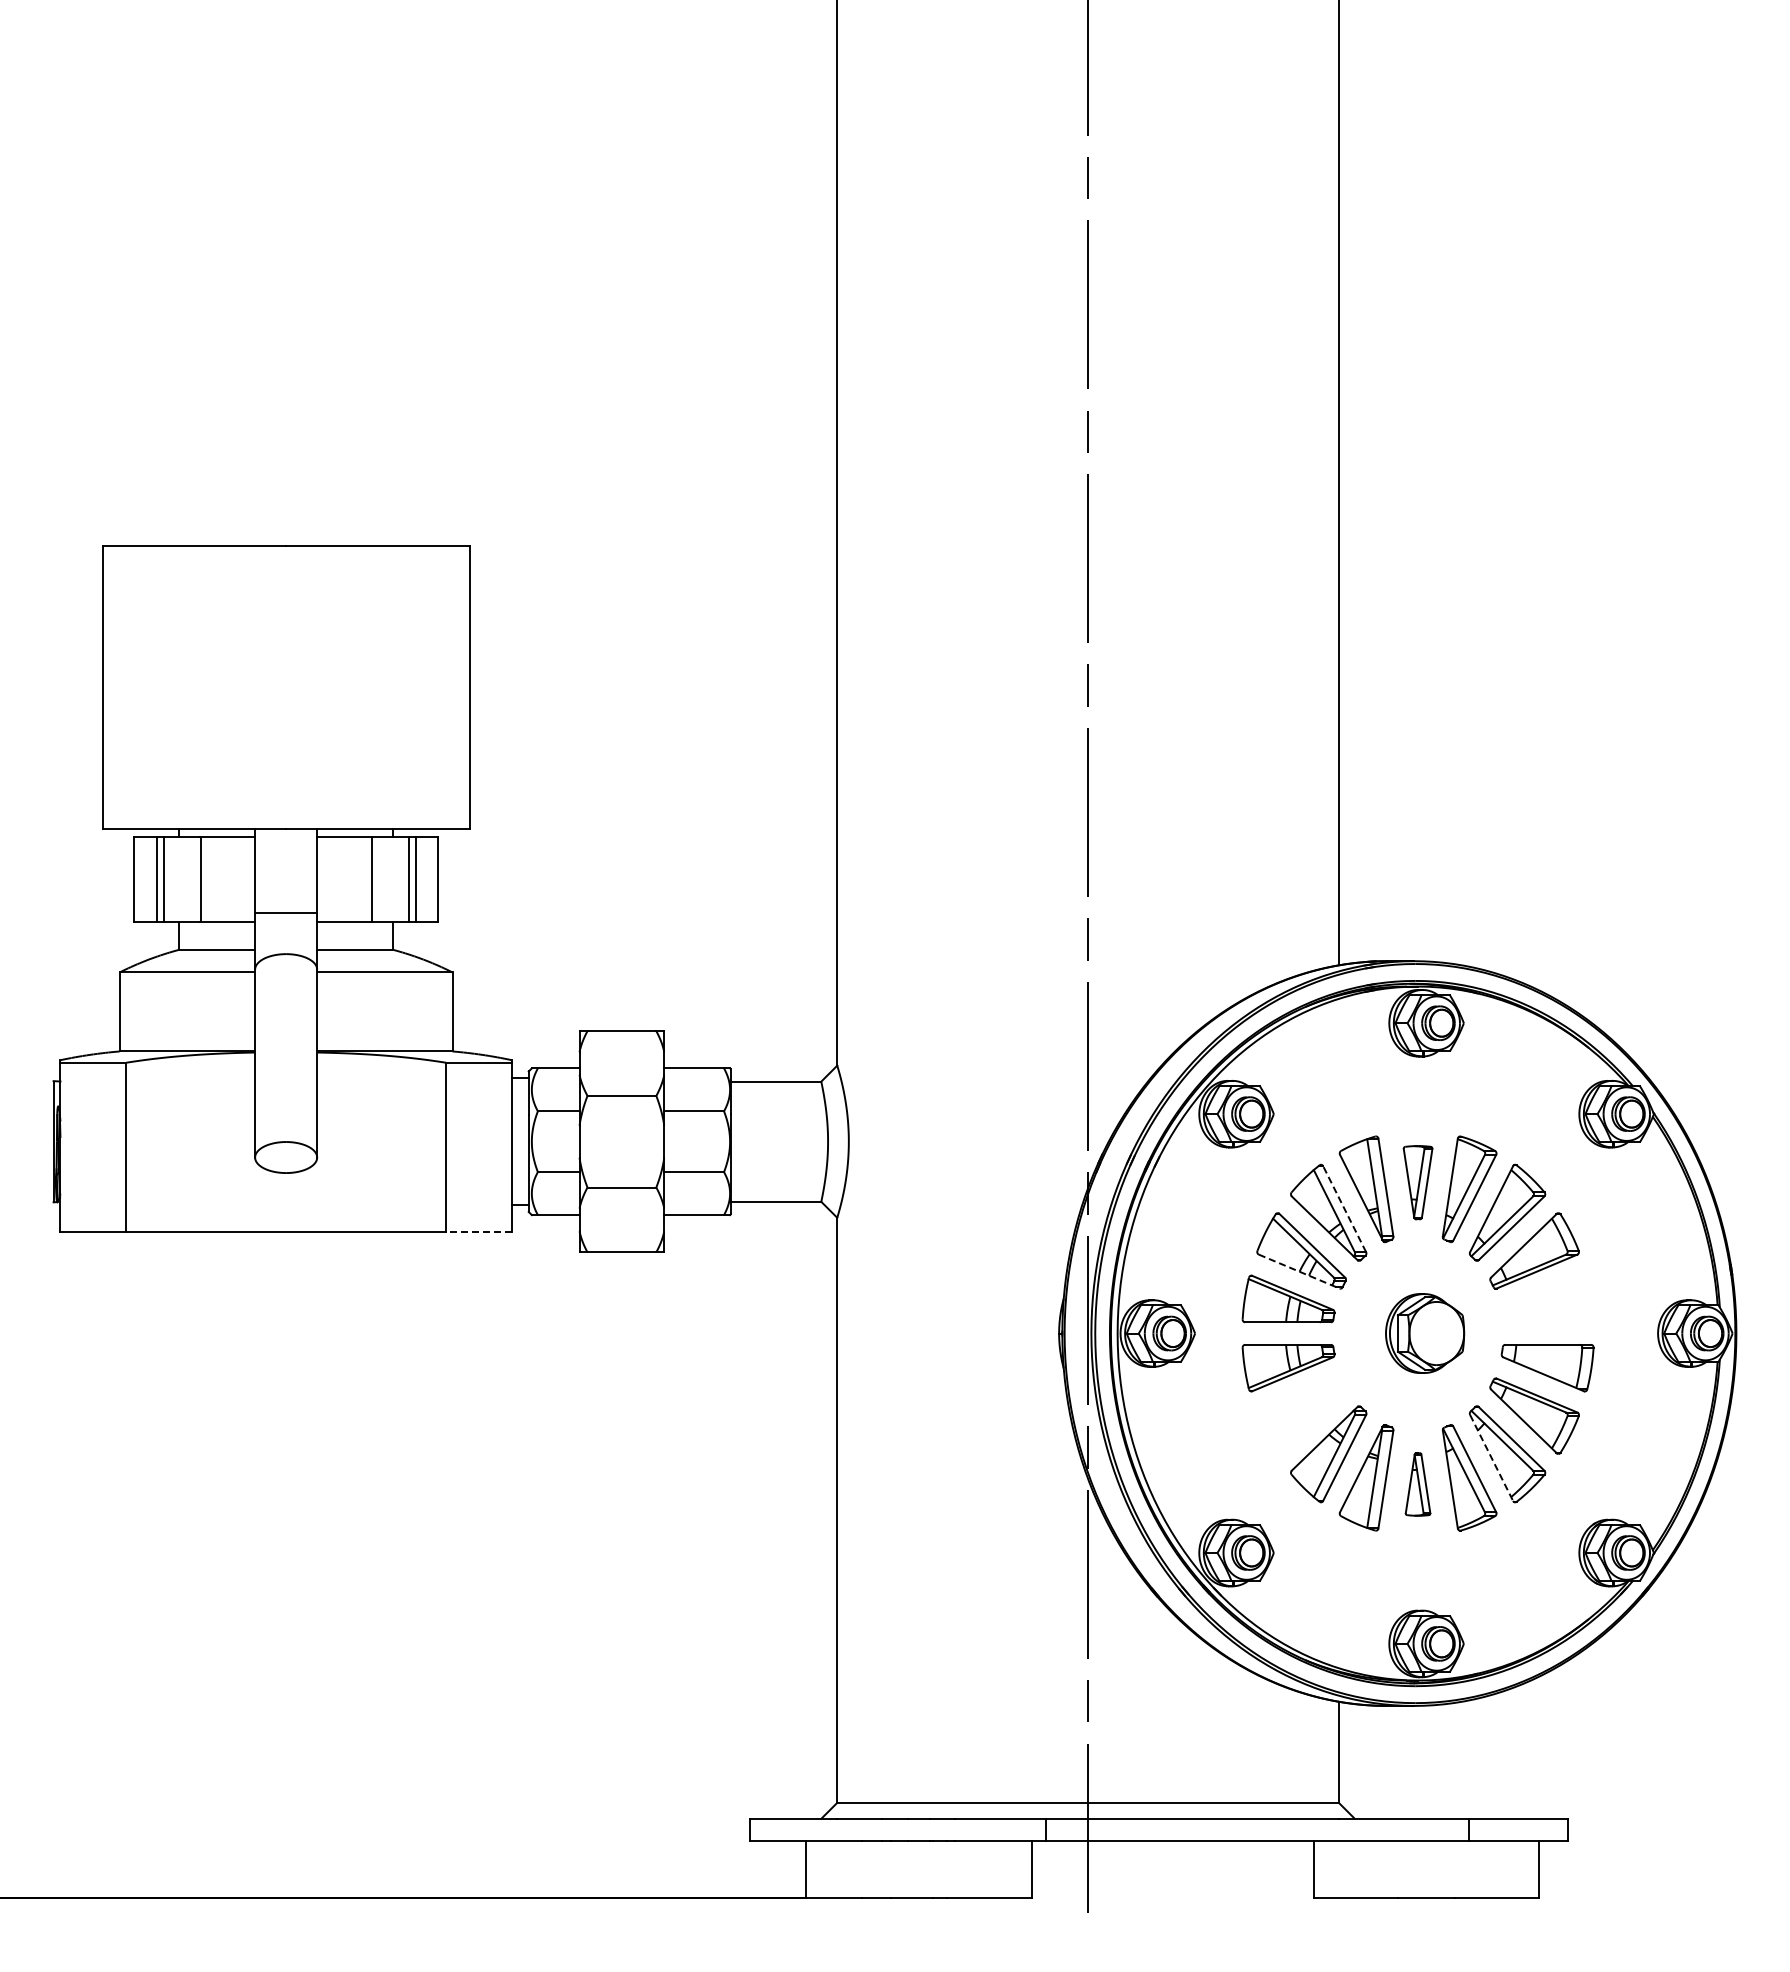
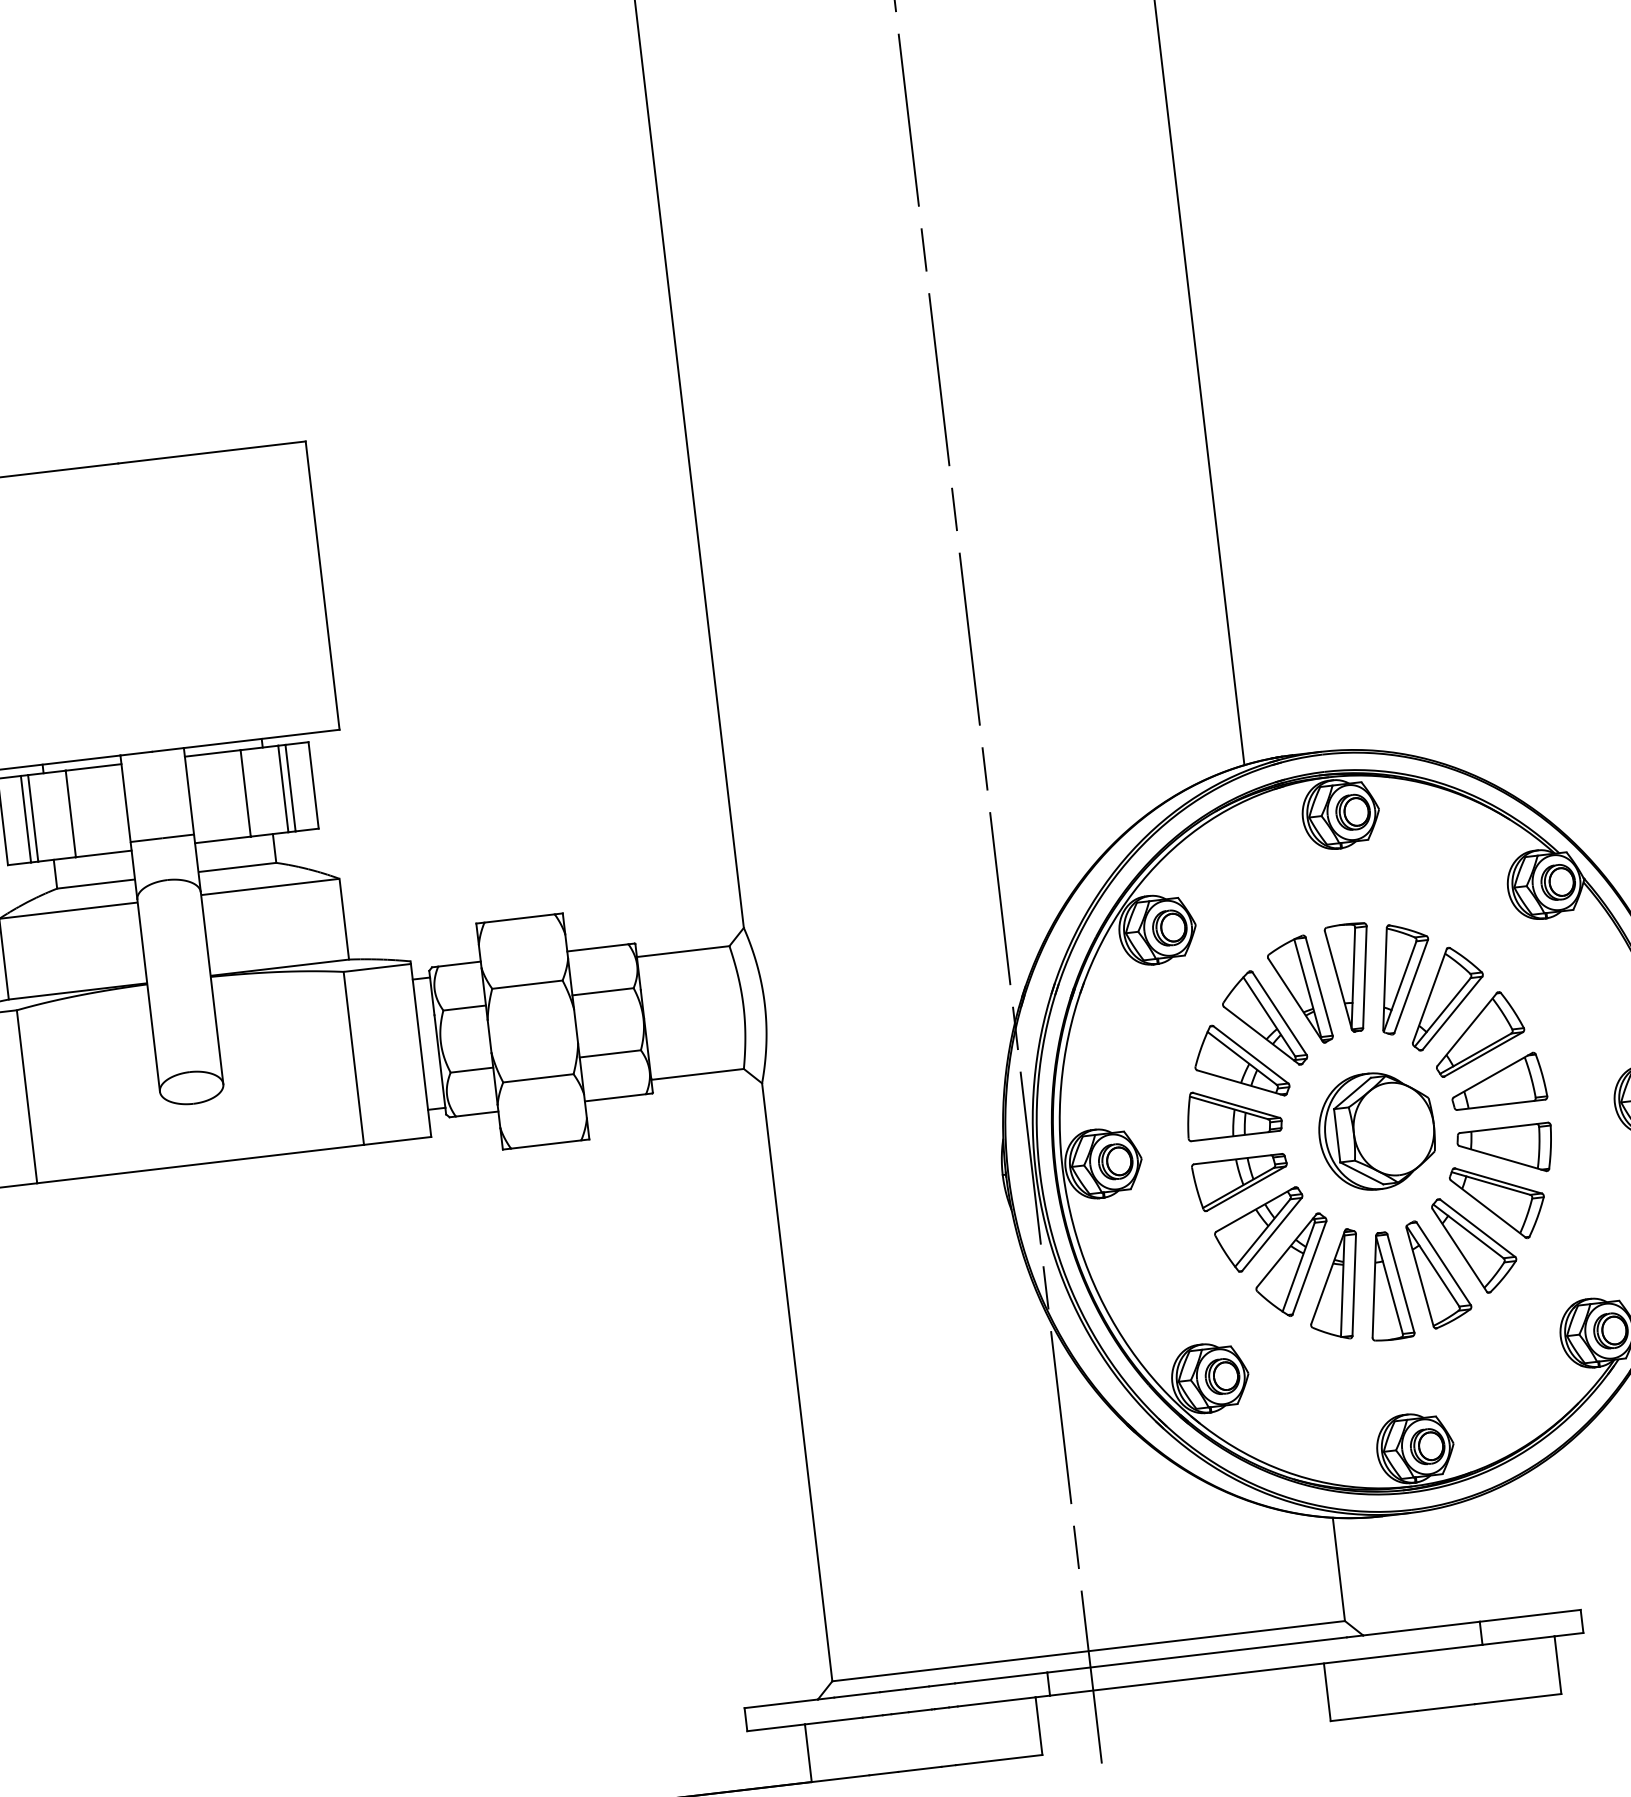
part: (1417, 1182) -> (1350, 977), size x1.43
line: (1344, 1208) -> (1279, 1012), dashed -> solid
line: (478, 1232) -> (397, 1141), dashed -> solid
line: (1299, 1271) -> (1240, 1082), dashed -> solid
part: (1547, 1298) -> (1497, 1080), added
part: (1424, 1333) -> (1376, 1131), size x1.43
part: (1301, 1415) -> (1260, 1229), added
line: (1491, 1458) -> (1459, 1250), dashed -> solid
part: (1417, 1484) -> (1387, 1286), size x1.67

